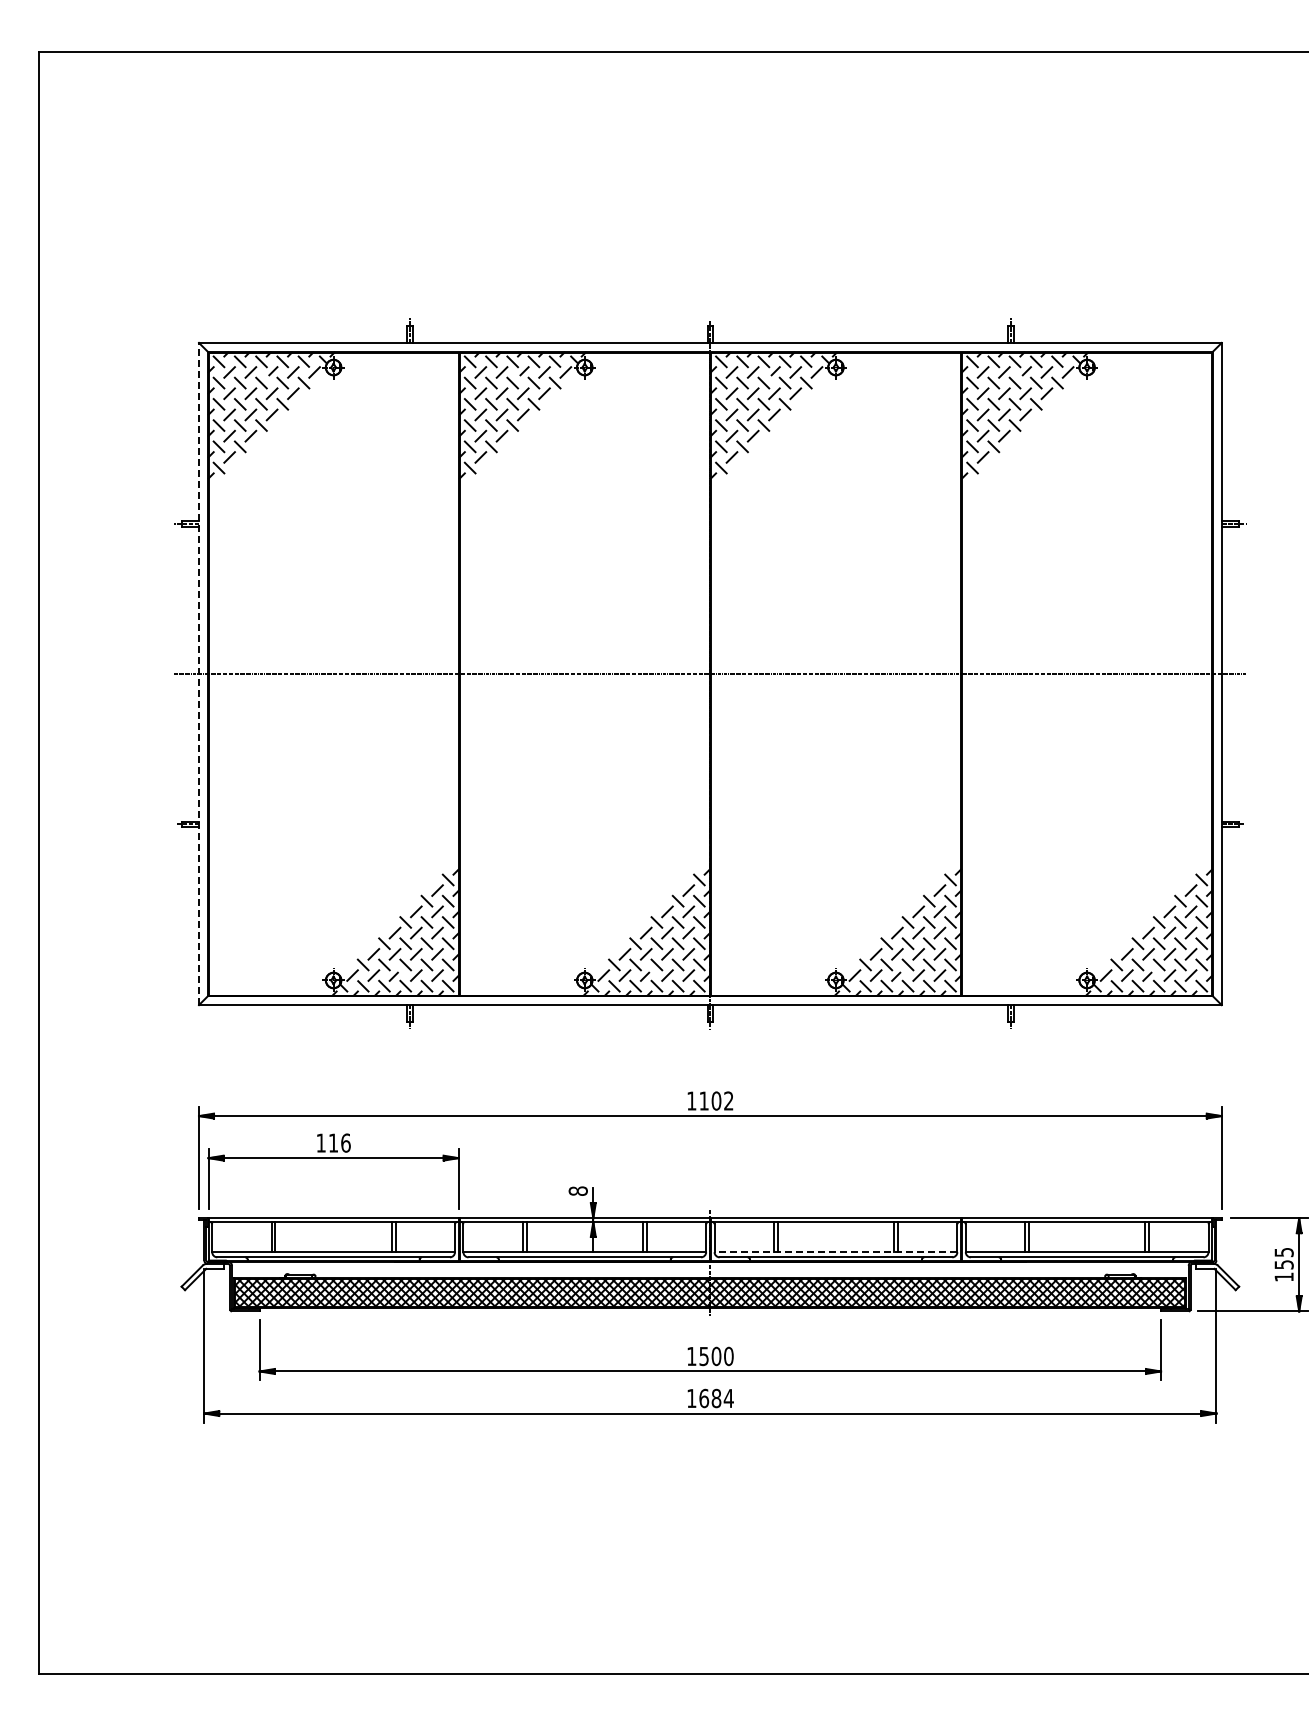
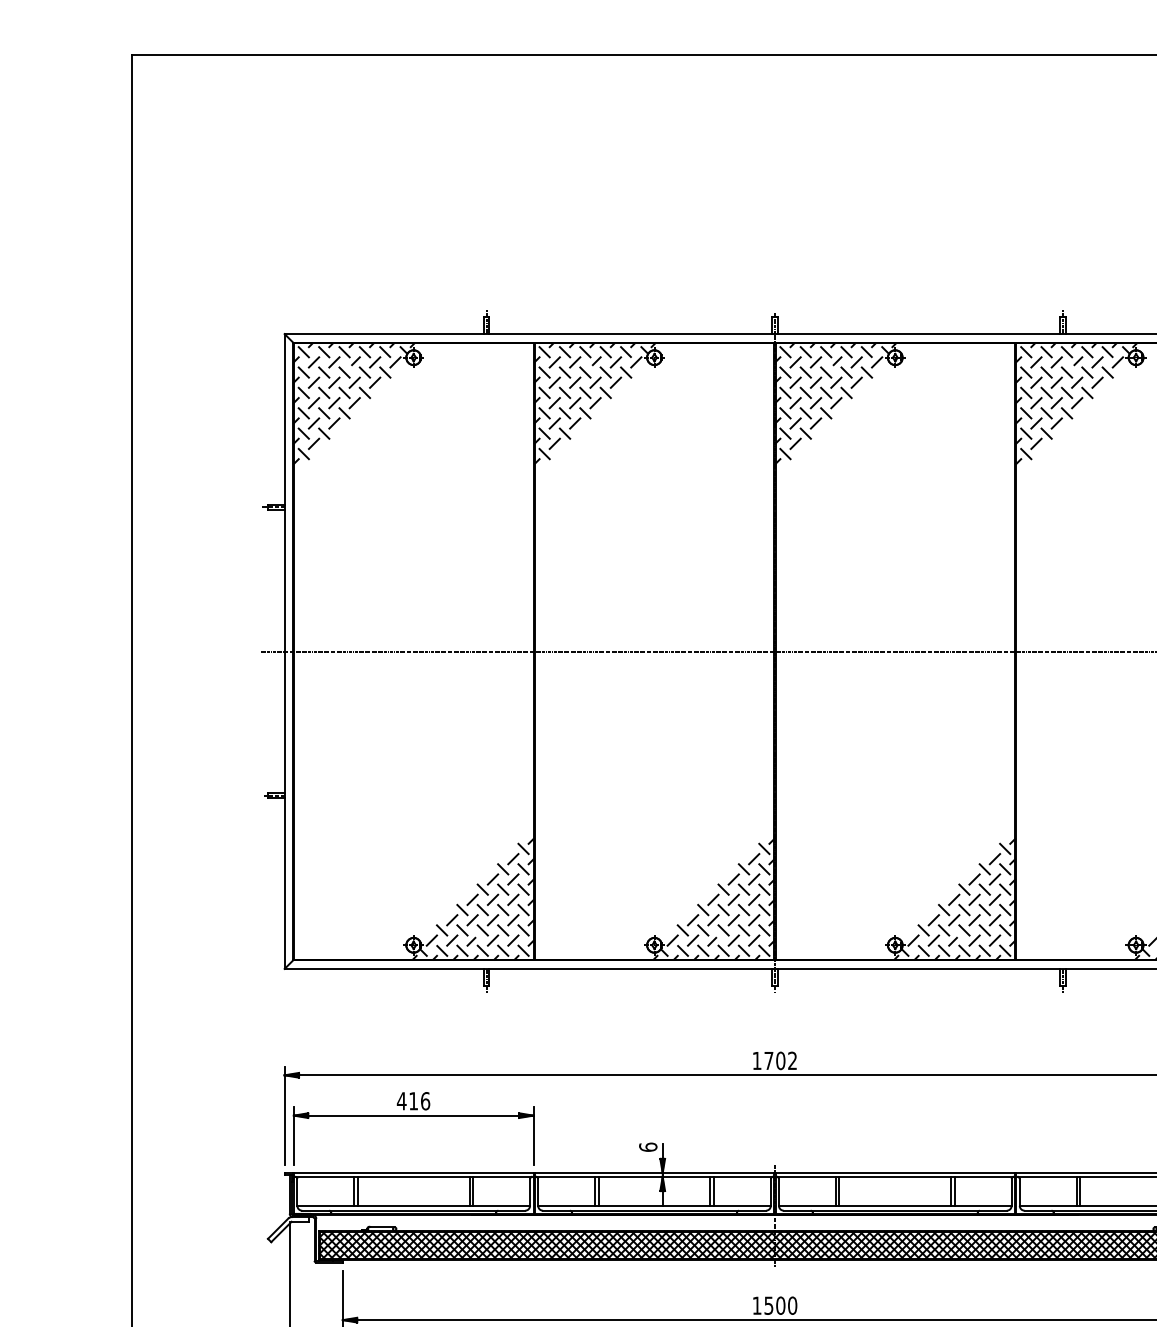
line: (199, 673) -> (285, 650), dashed -> solid
text: (703, 1100) -> (768, 1060), 1102 -> 1702
text: (321, 1142) -> (402, 1100), 116 -> 416
text: (577, 1190) -> (647, 1146), 8 -> 6
line: (835, 1251) -> (894, 1205), dashed -> solid

